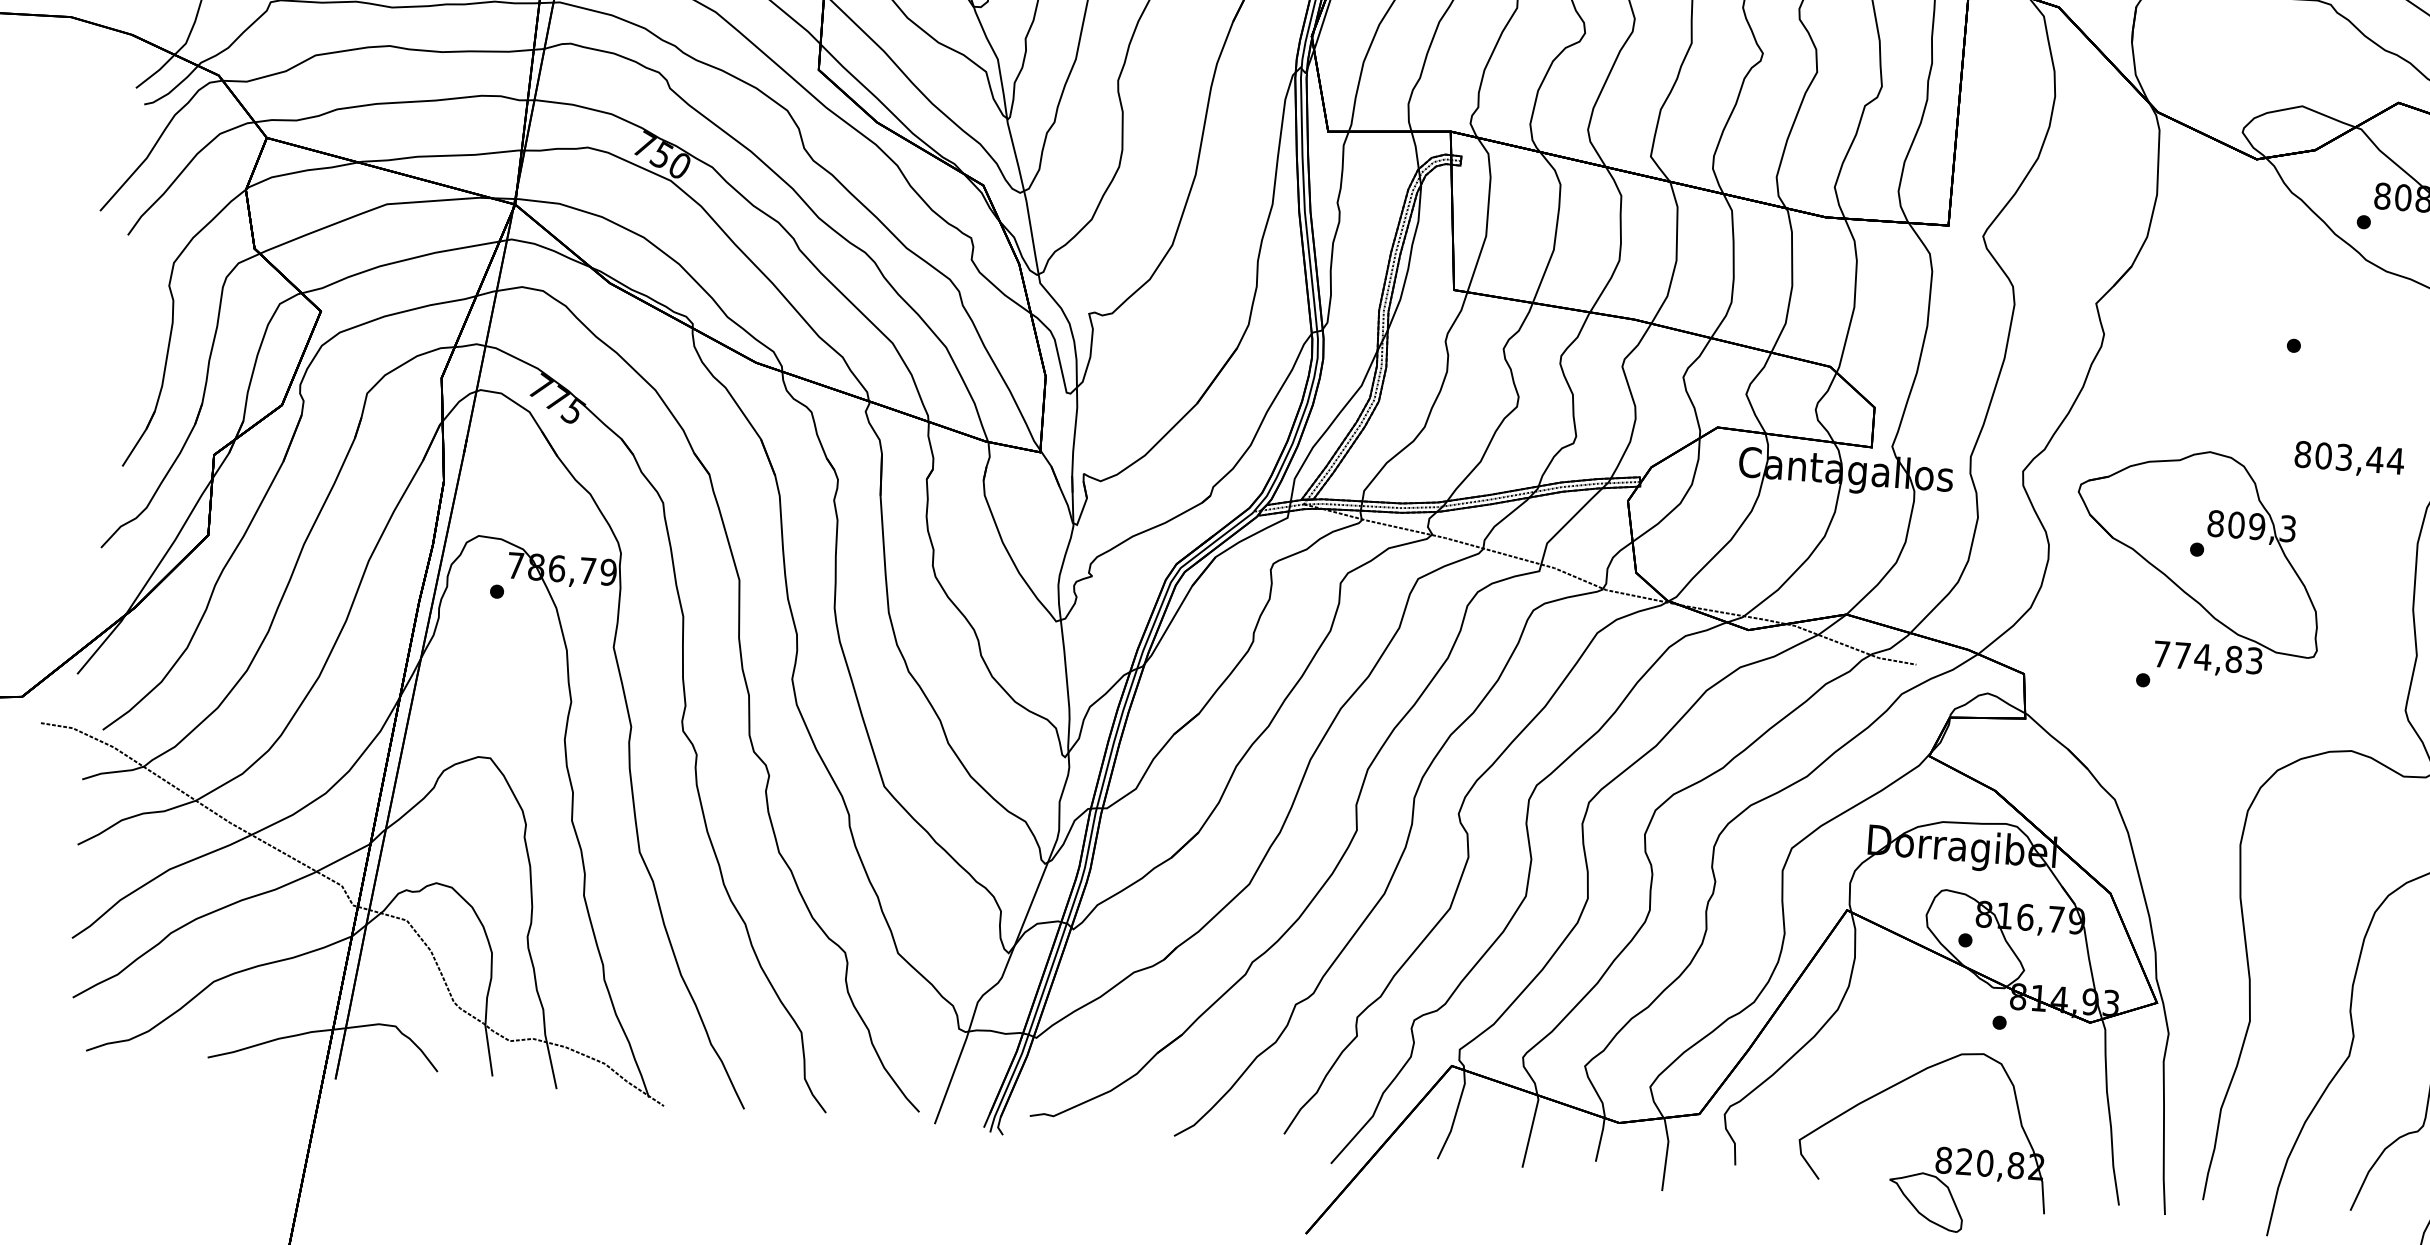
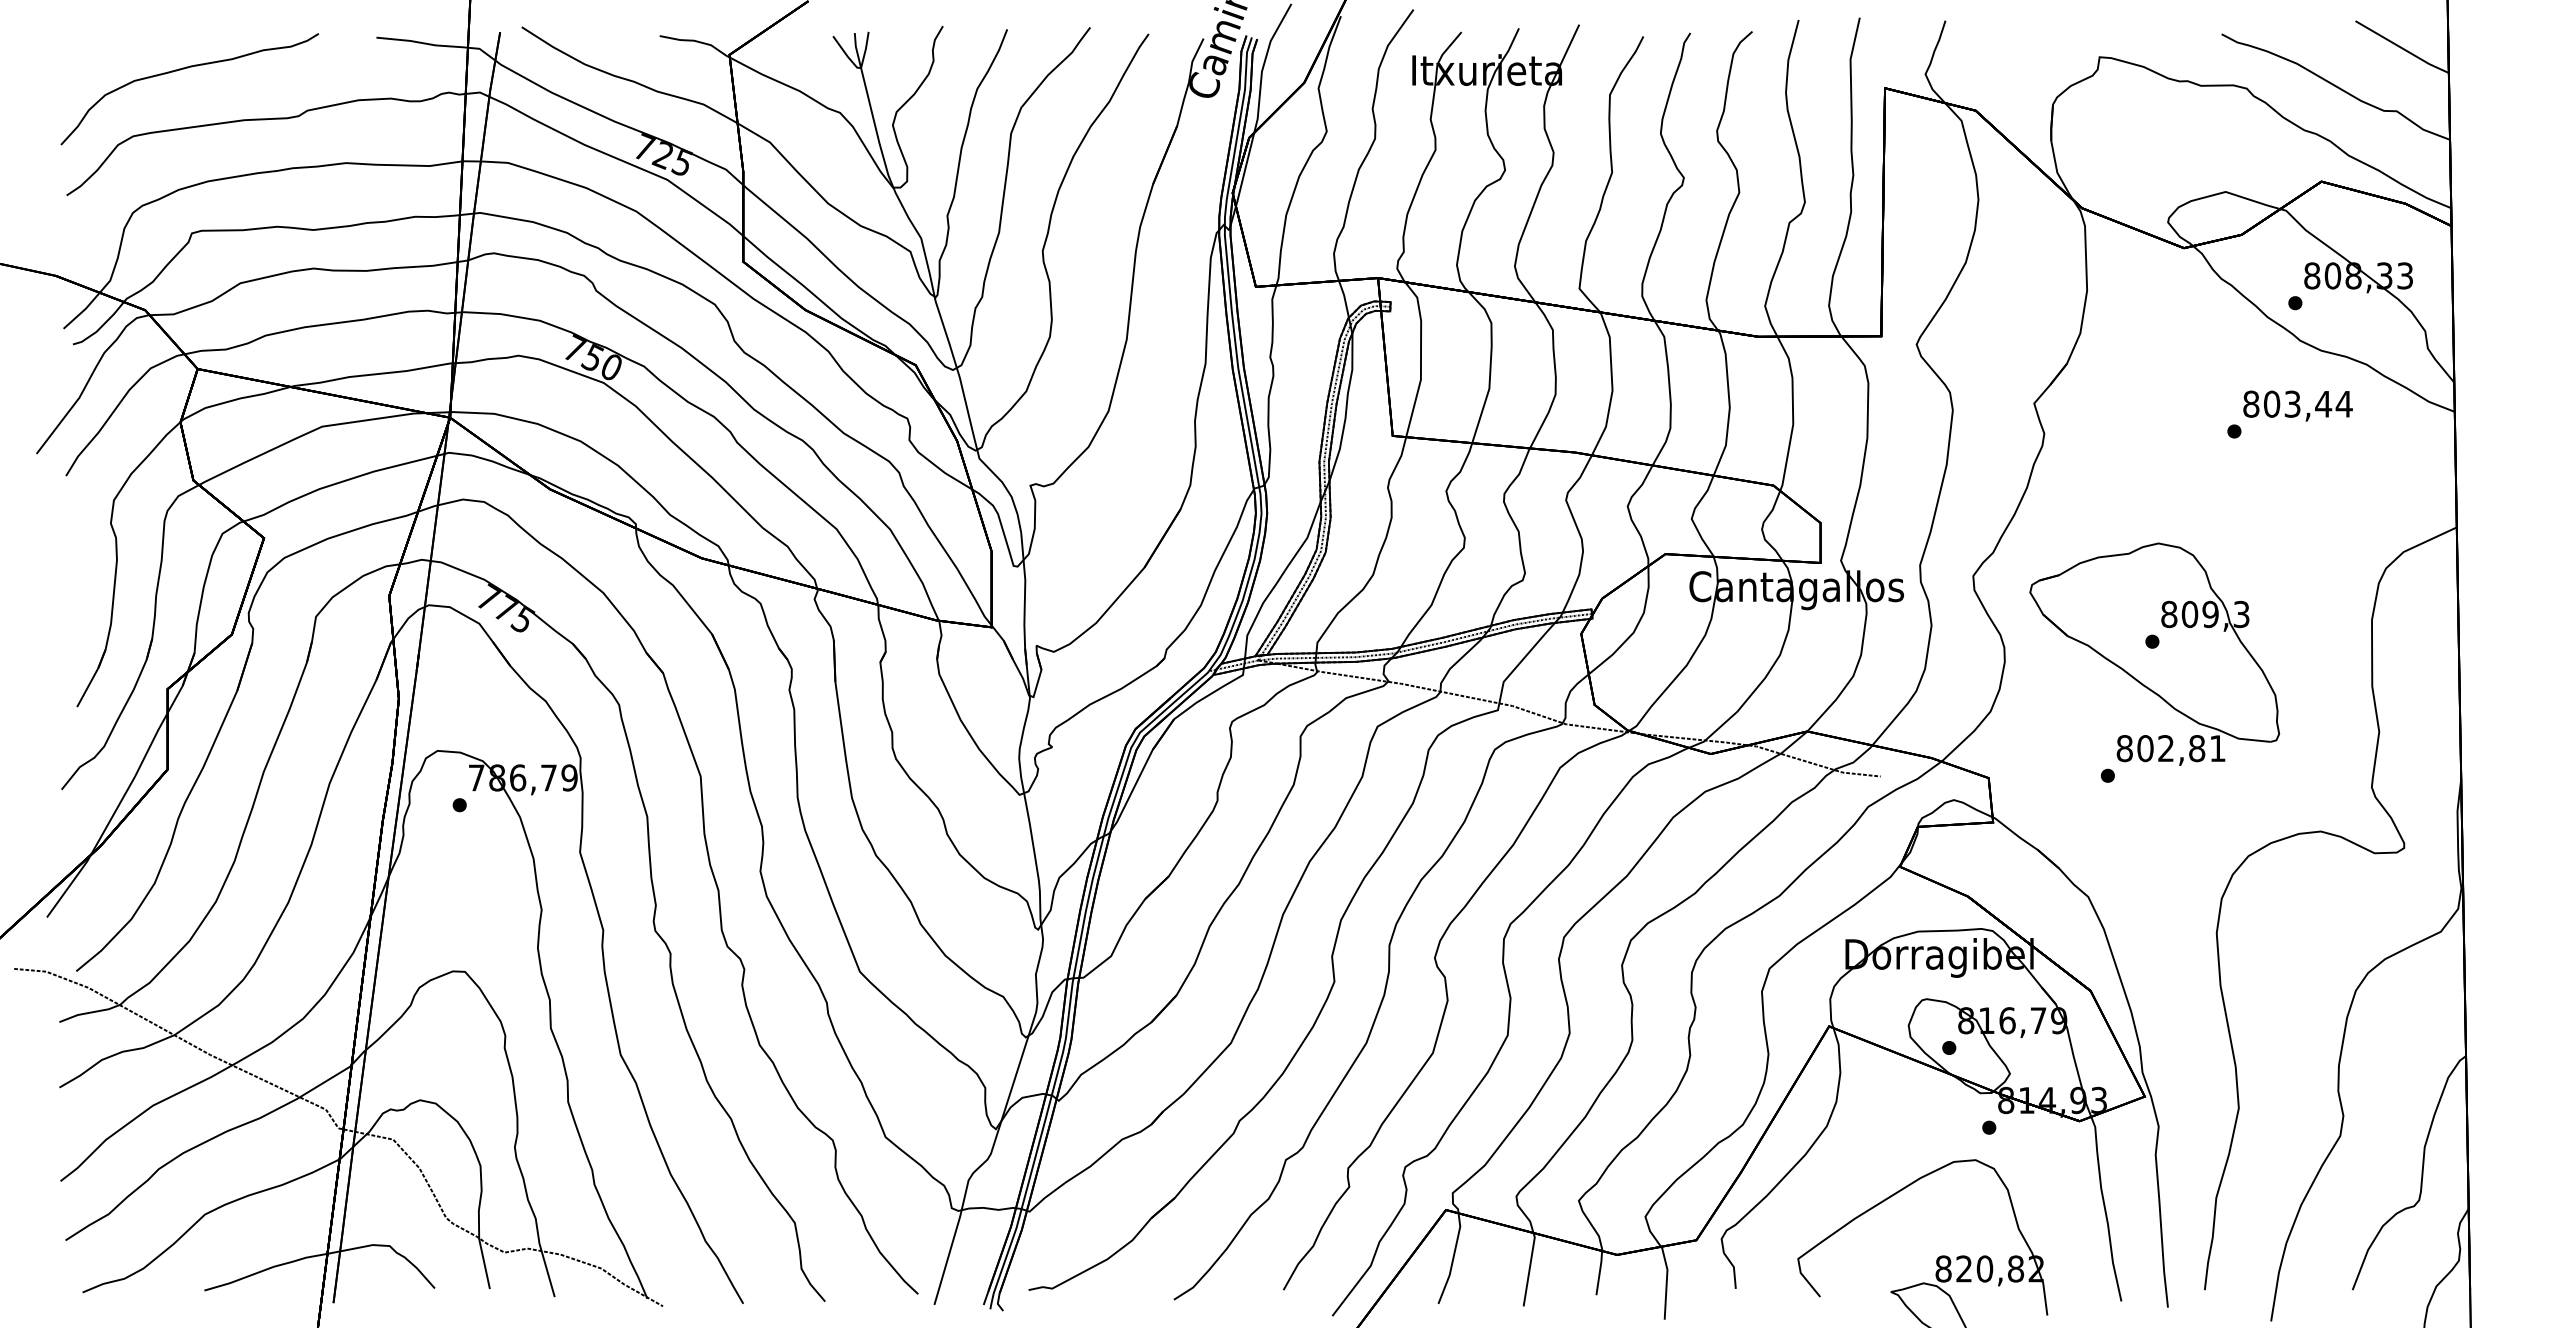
text: (2349, 459) -> (2297, 405), moved
text: (2207, 657) -> (2170, 748), 774,83 -> 802,81

